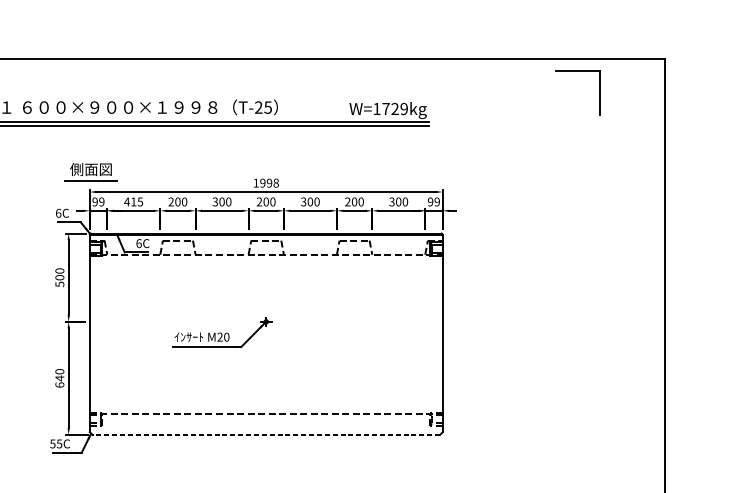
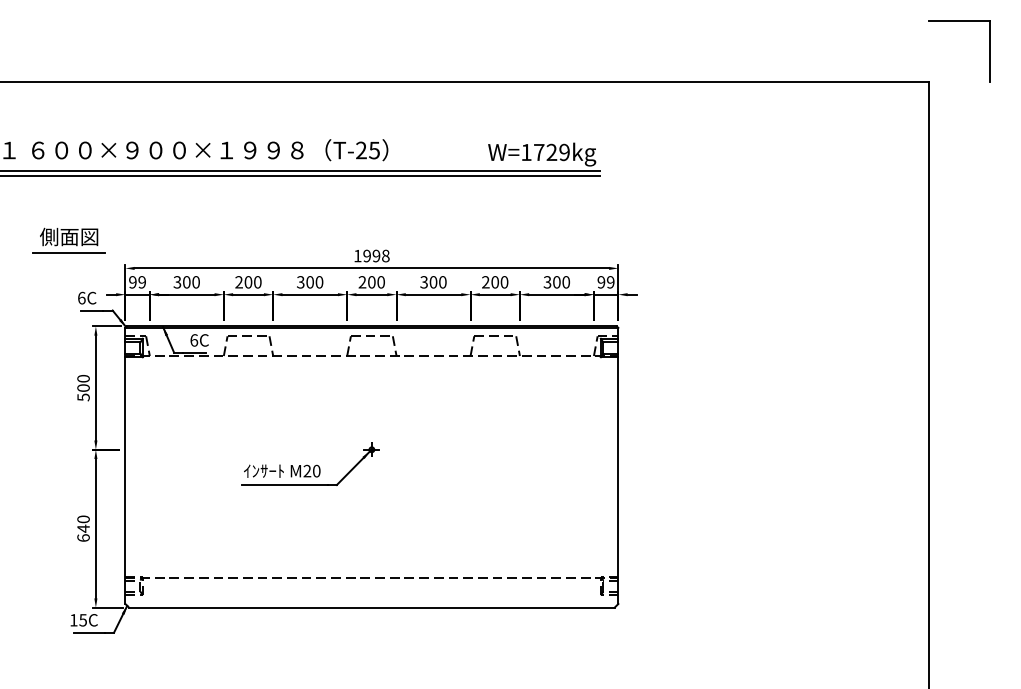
part: (578, 71) -> (959, 21), moved
part: (90, 172) -> (68, 240), moved
text: (133, 202) -> (186, 282), 415 -> 300
line: (265, 434) -> (371, 607), dashed -> solid
text: (52, 444) -> (73, 620), 55C -> 15C

